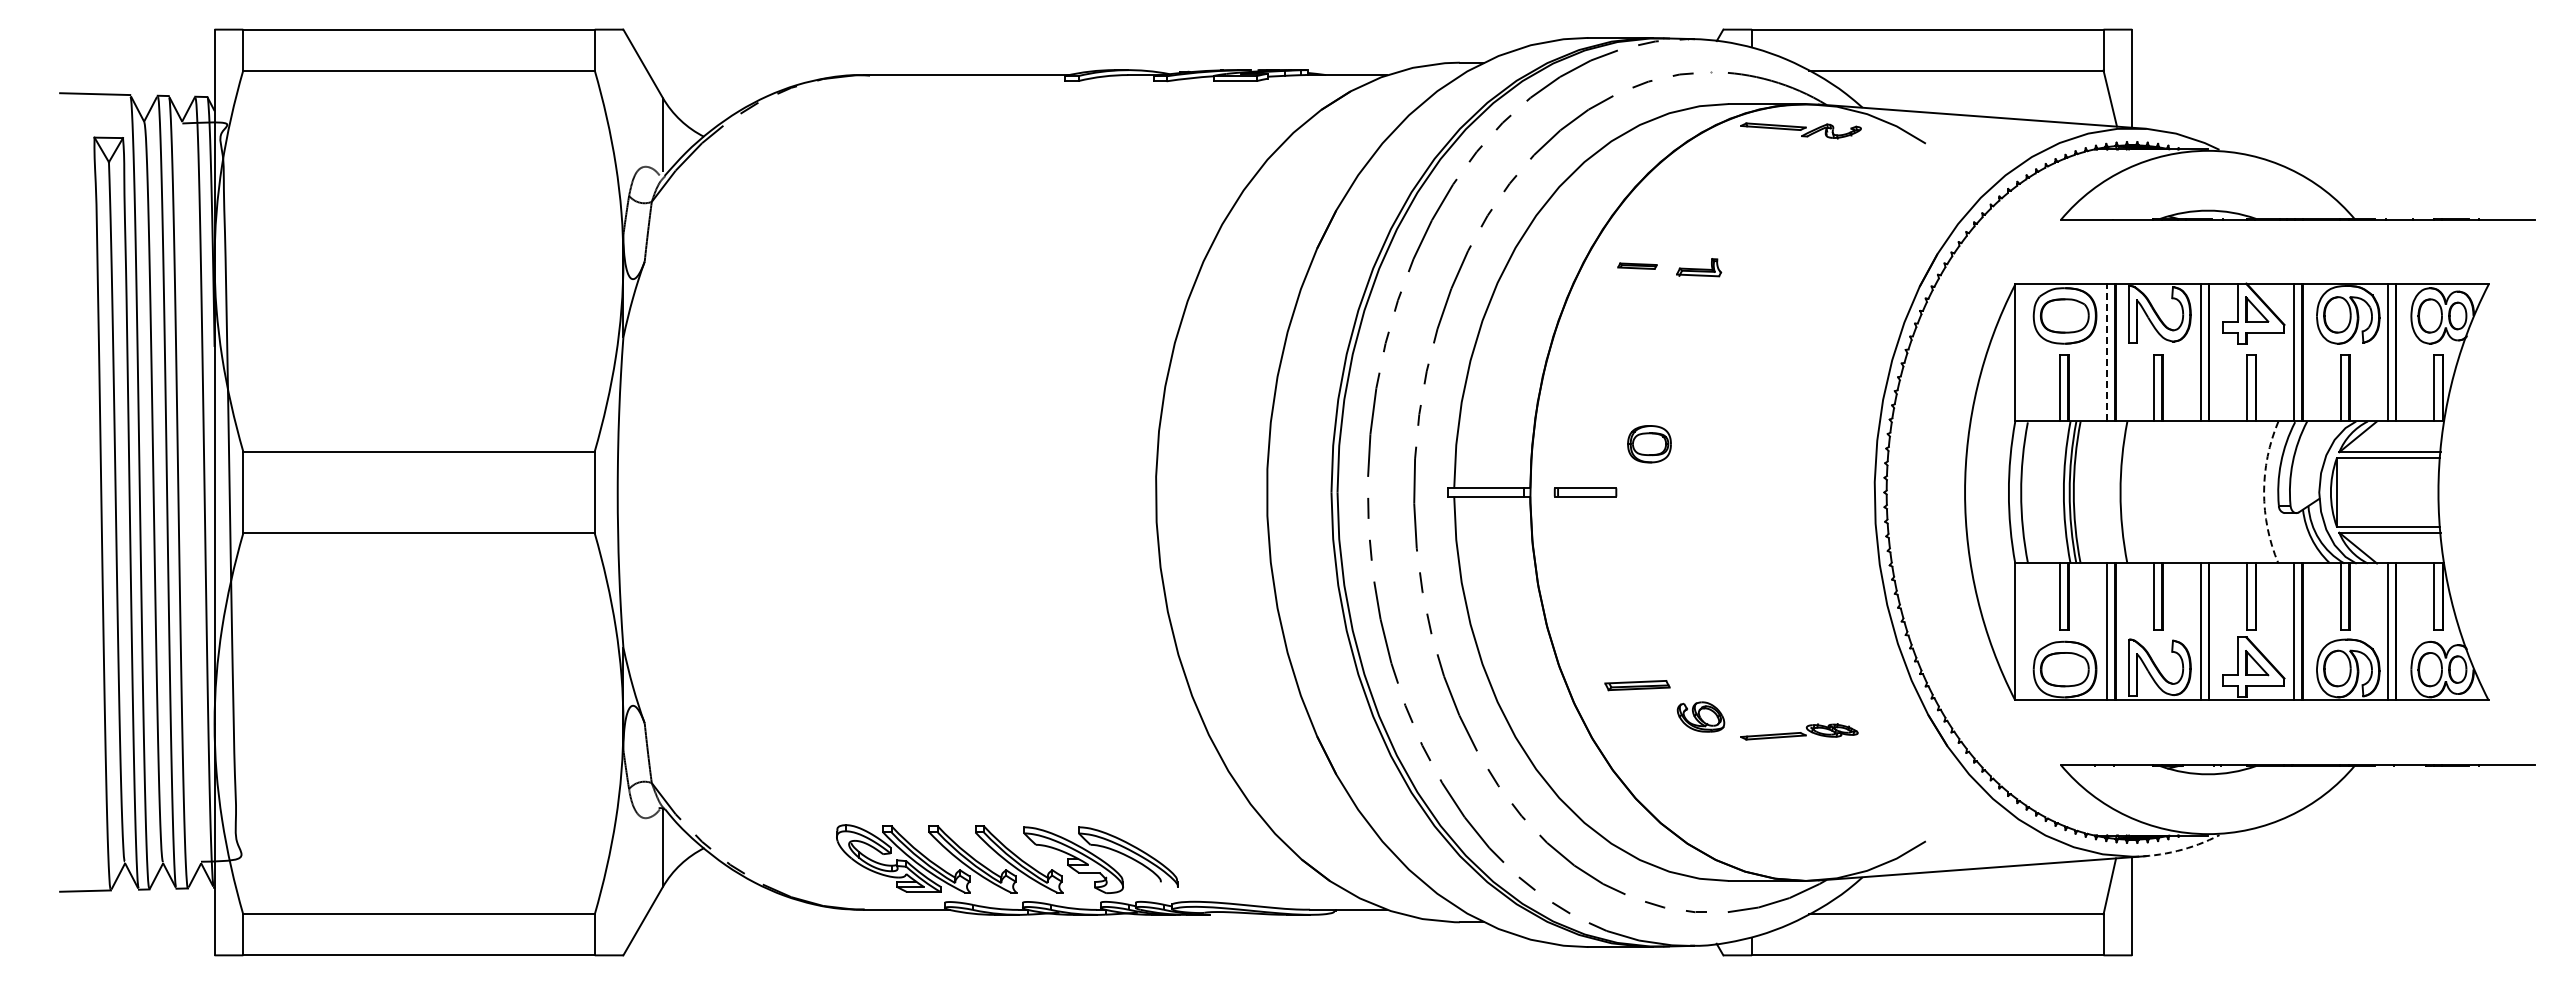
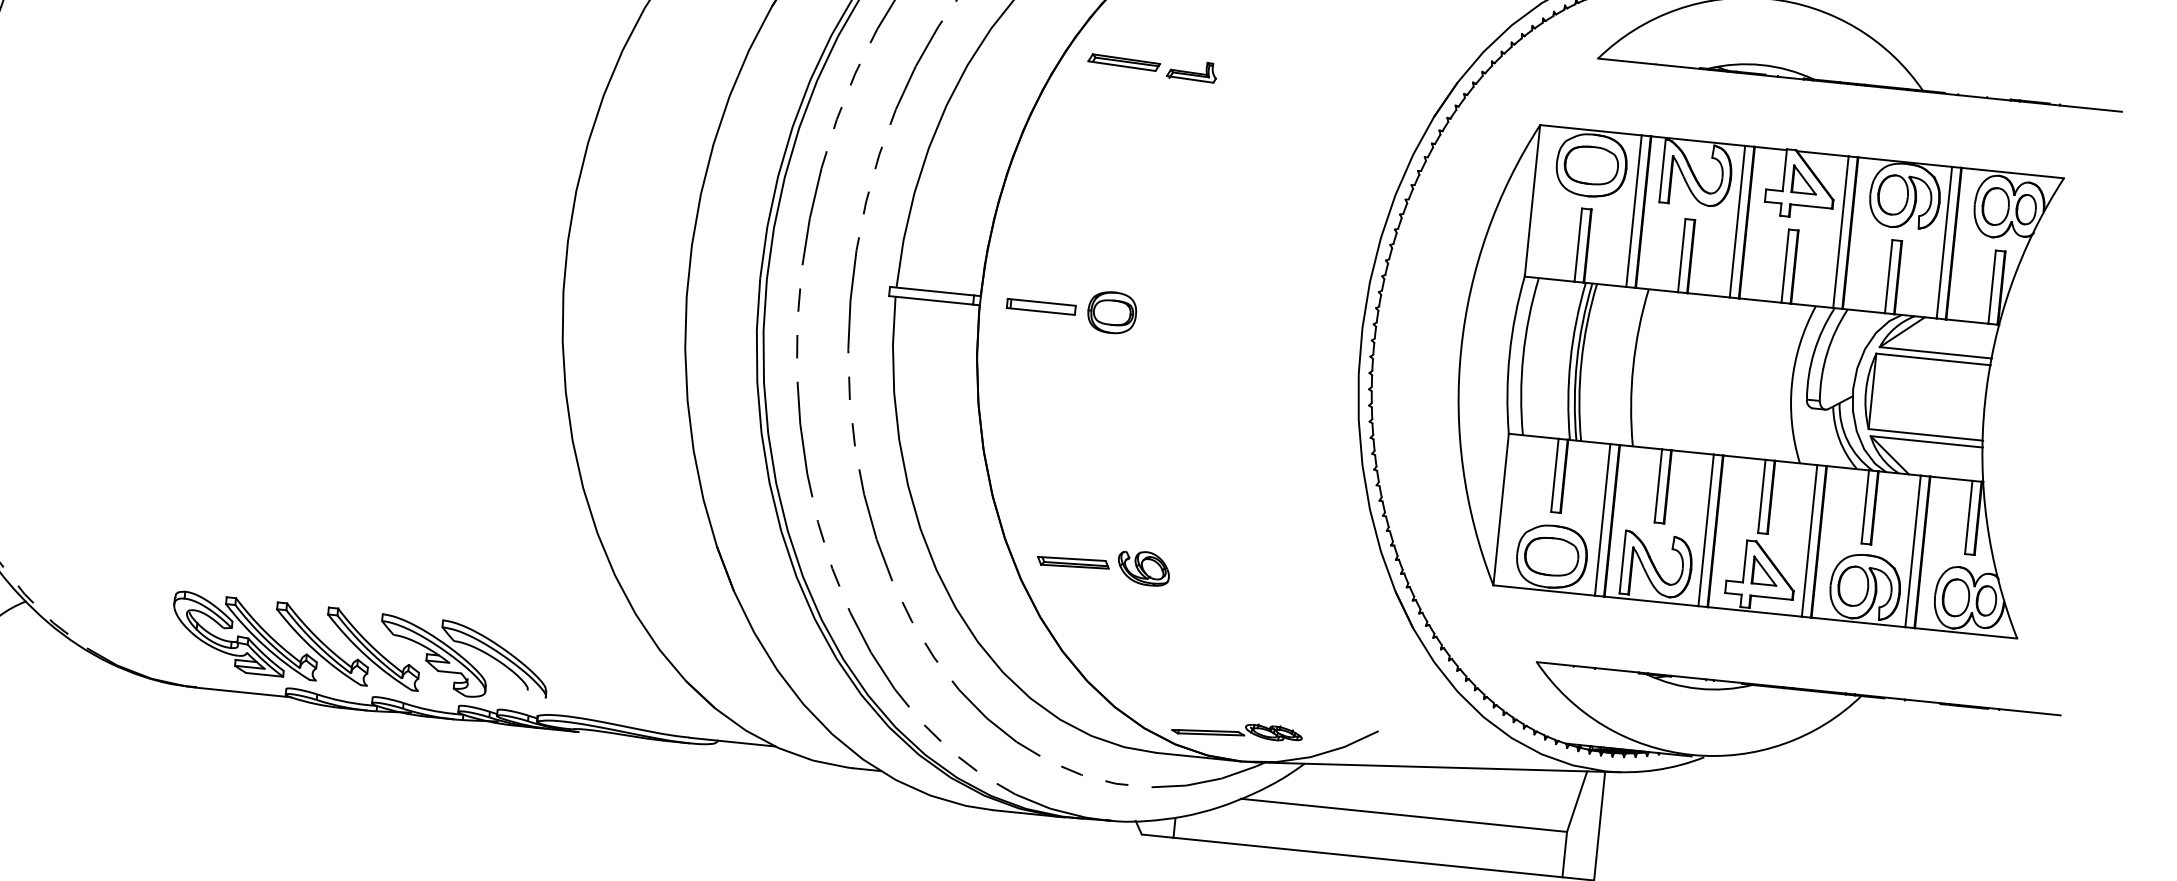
part: (1637, 265) -> (1124, 61), size x1.67
line: (2107, 352) -> (1634, 210), dashed -> solid
part: (1649, 444) -> (1112, 313), moved
arc: (2264, 492) -> (1792, 383), dashed -> solid
part: (1637, 685) -> (1073, 562), moved
part: (1799, 731) -> (1237, 730), moved
arc: (2177, 851) -> (1655, 770), dashed -> solid

